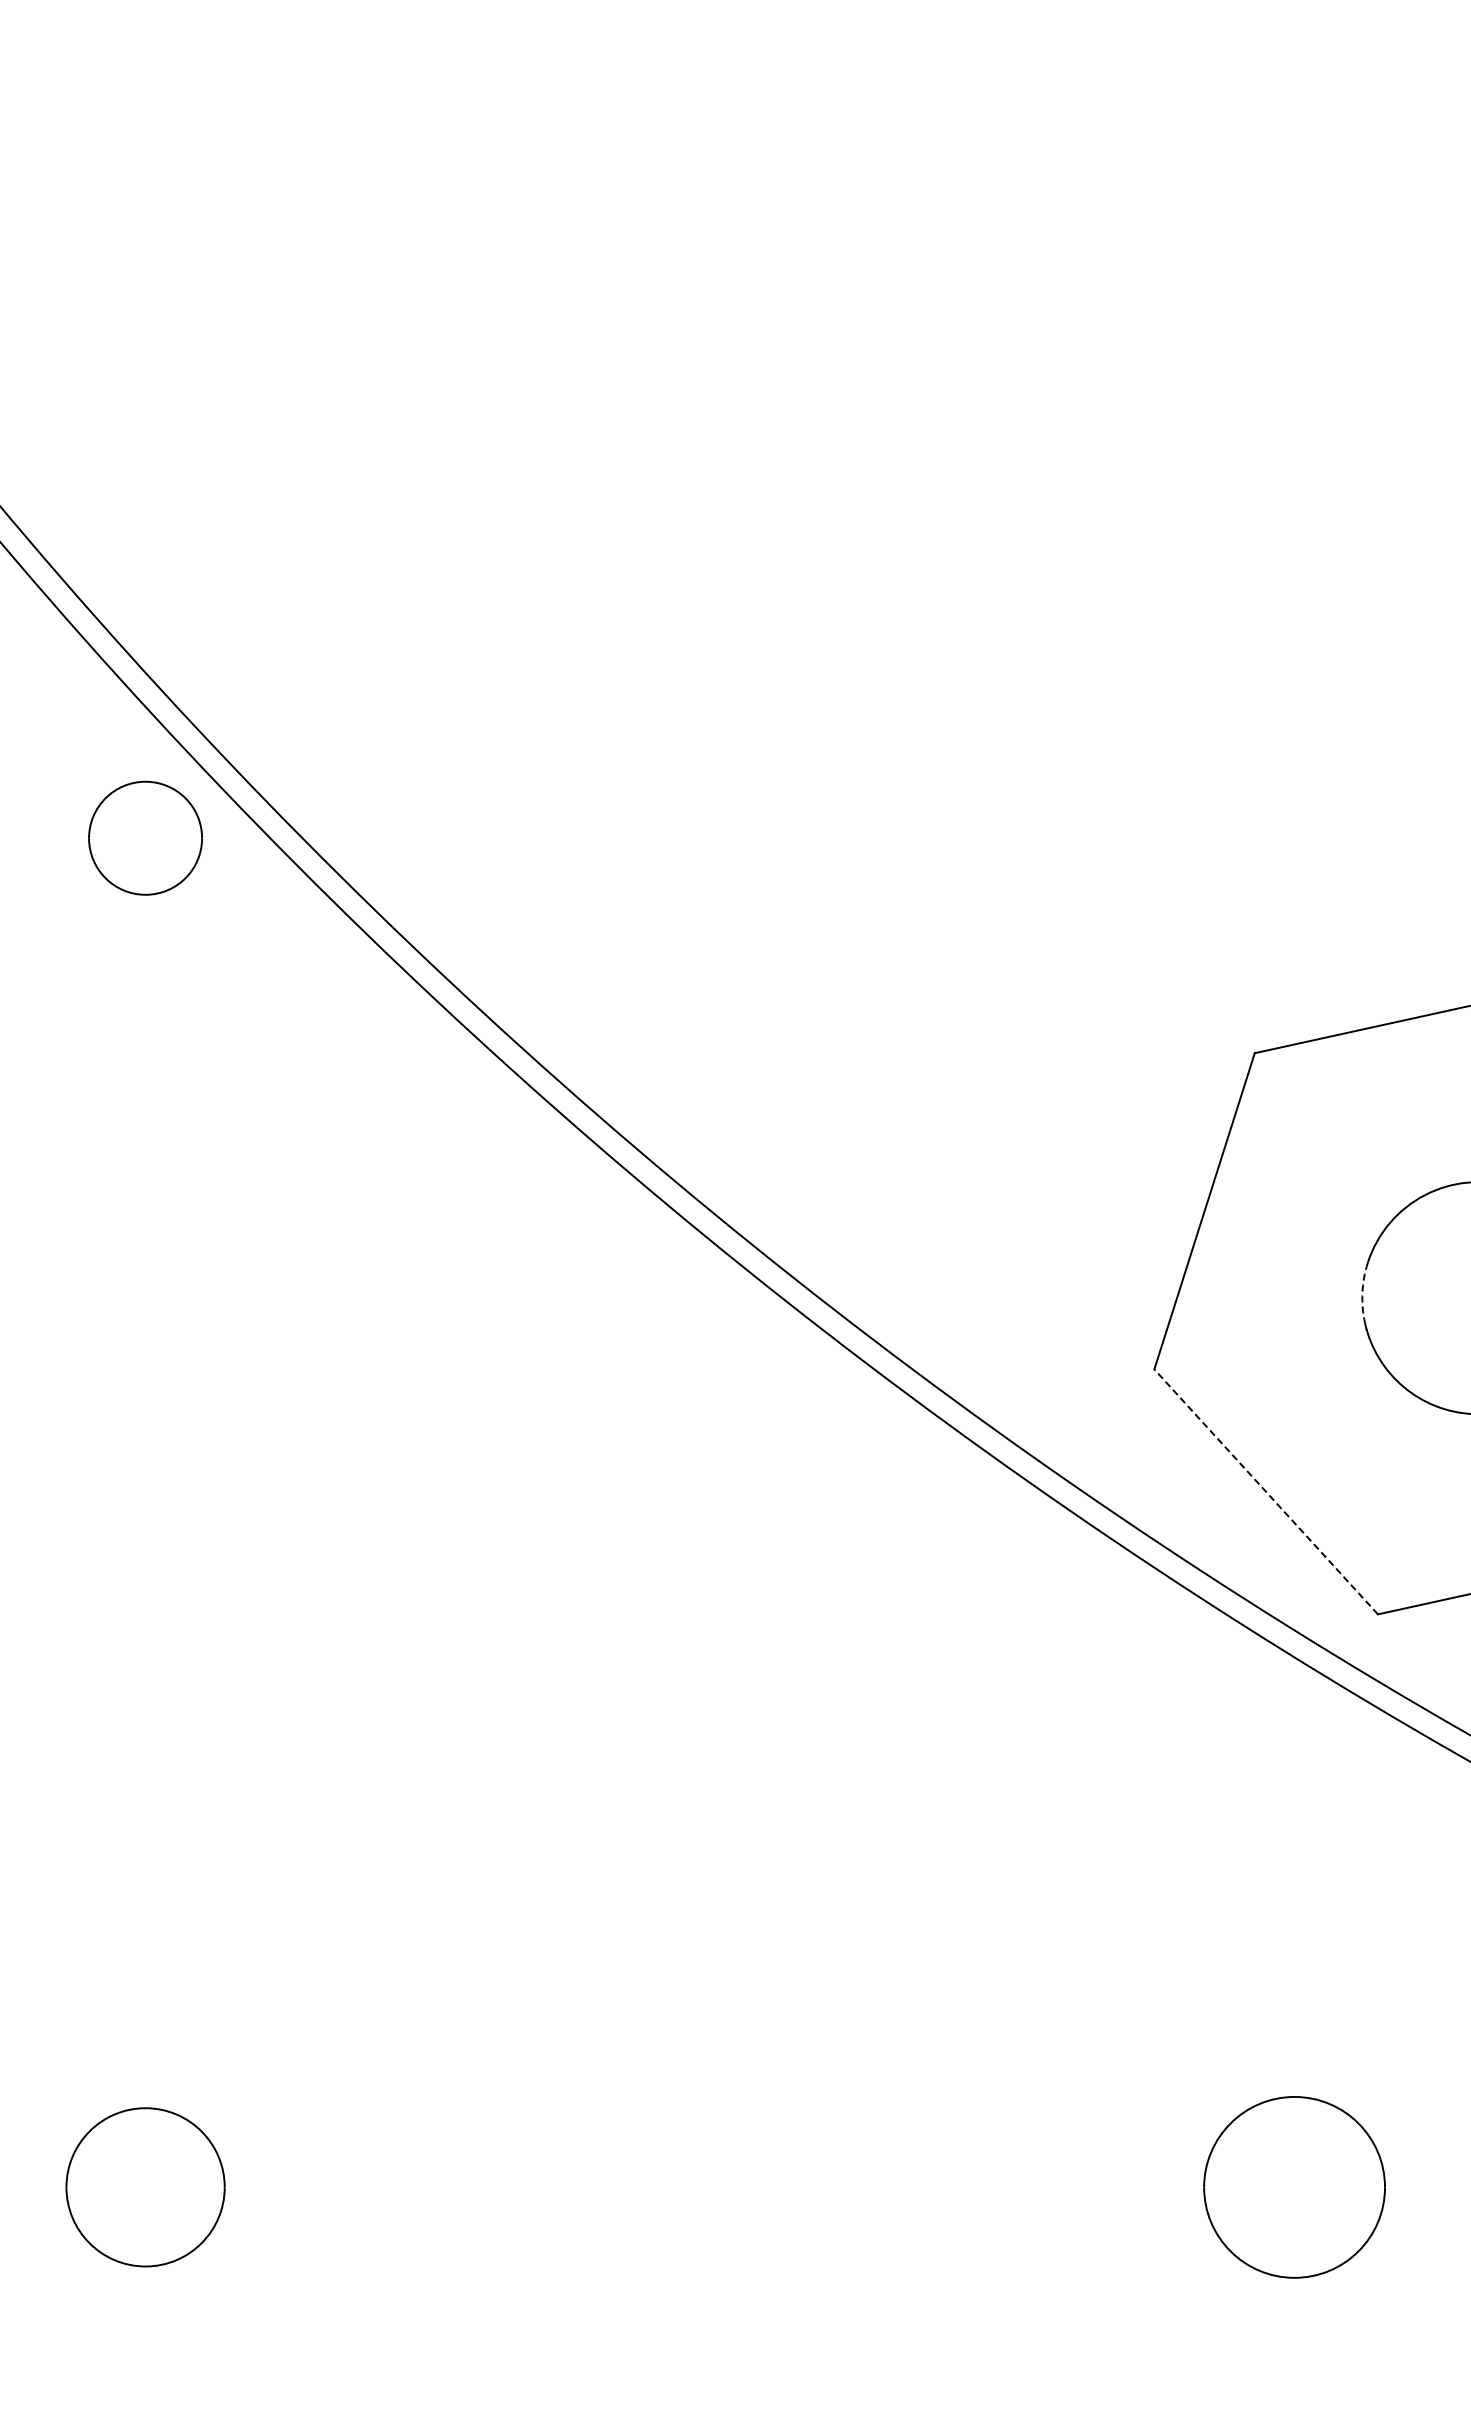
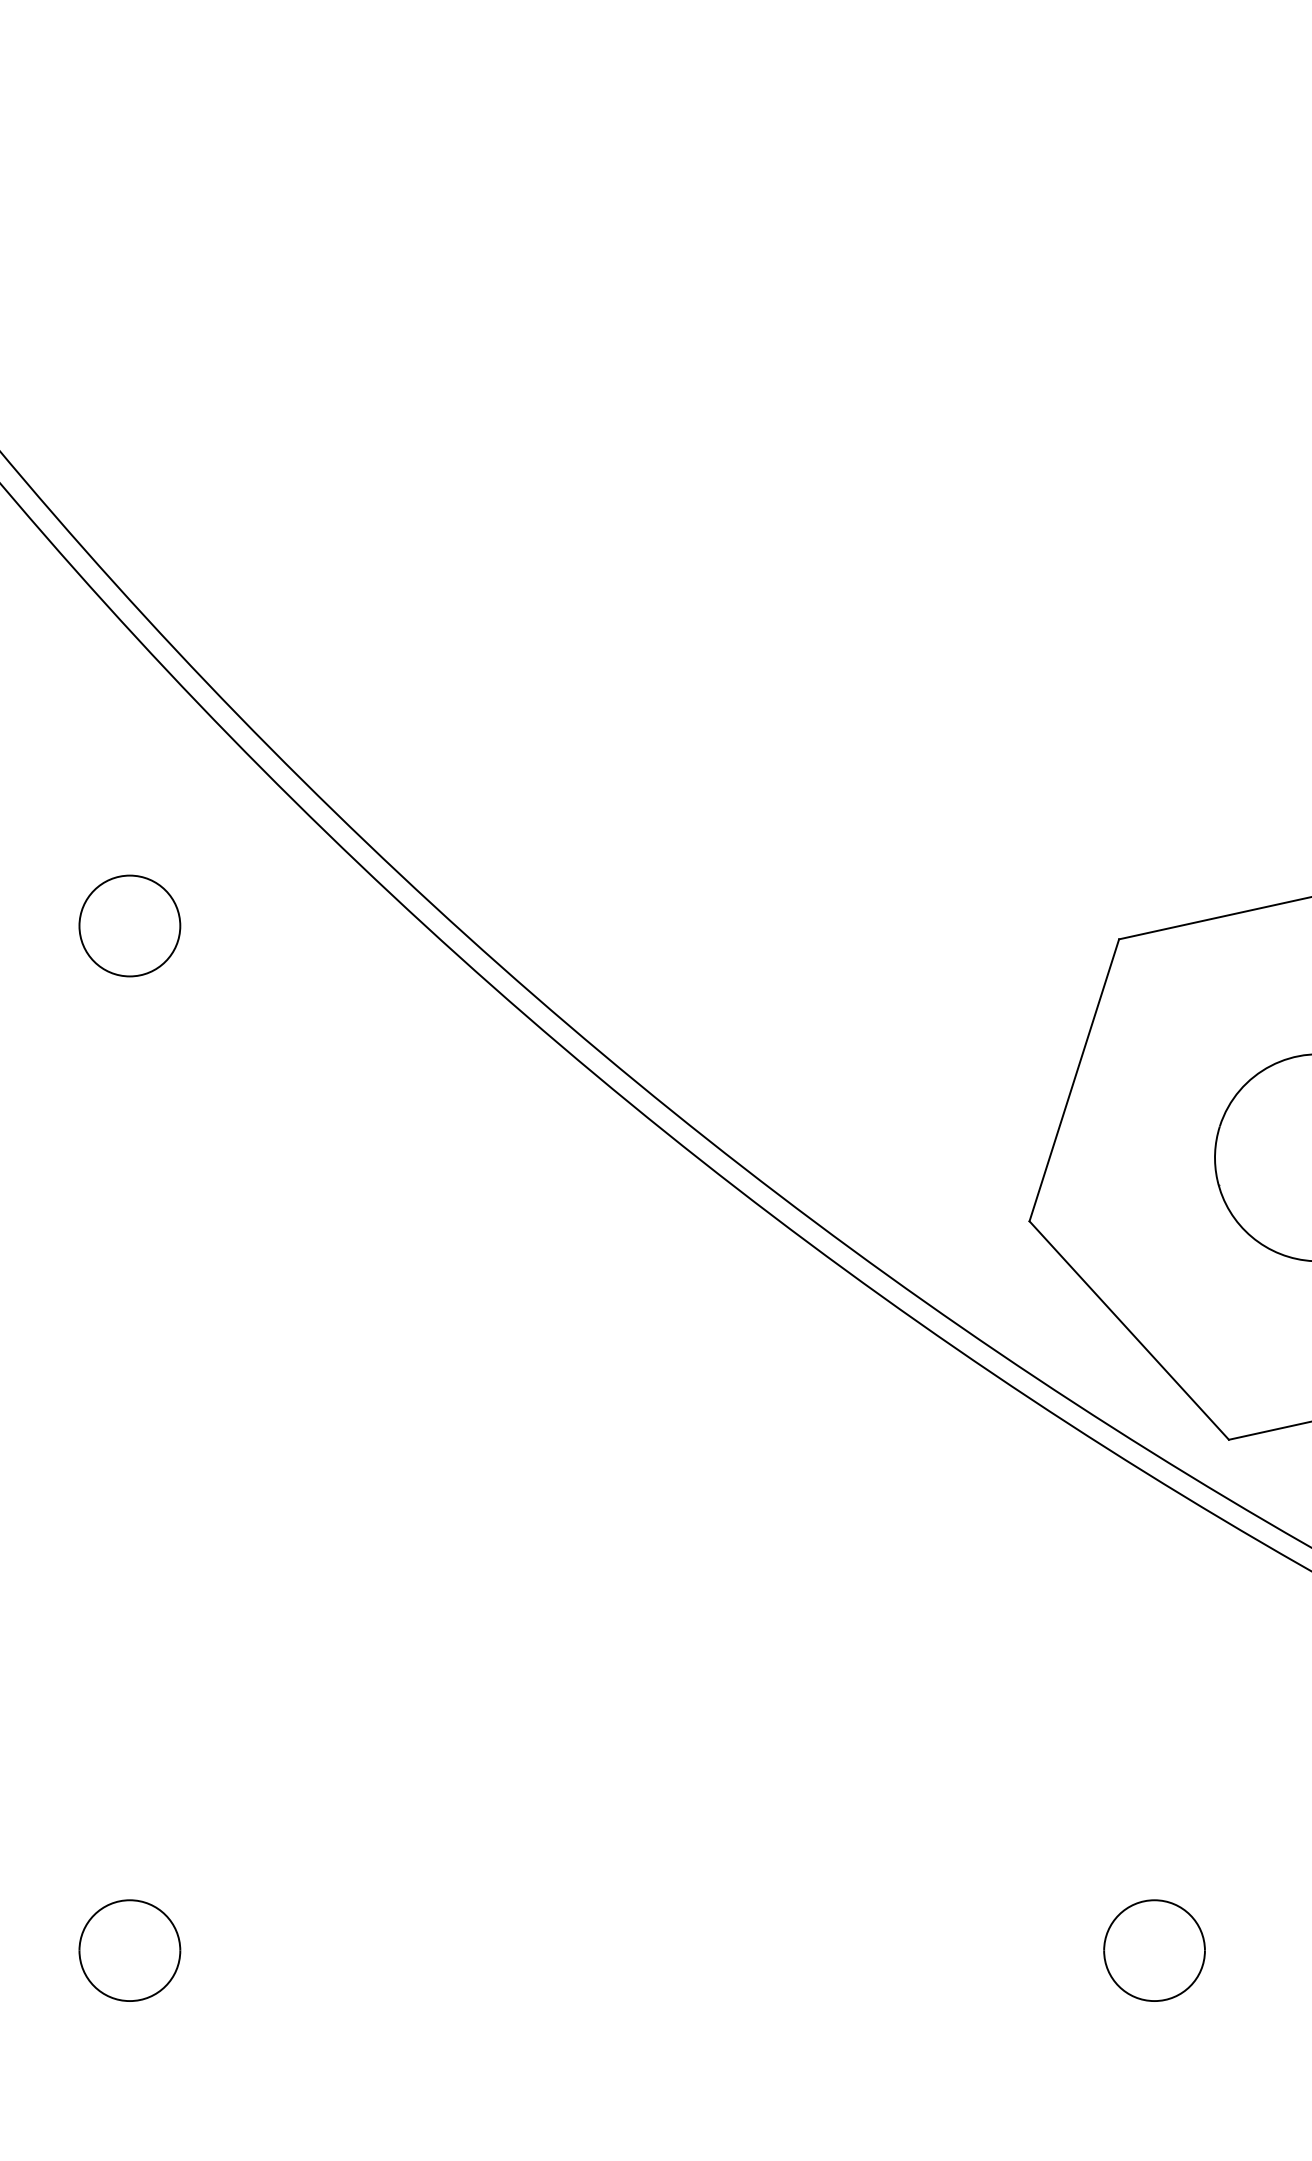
part: (145, 837) -> (129, 925), moved
arc: (1362, 1292) -> (1215, 1152), dashed -> solid
line: (1266, 1491) -> (1129, 1330), dashed -> solid
part: (145, 2186) -> (129, 1950), size x0.71
part: (1294, 2186) -> (1154, 1950), size x0.62

